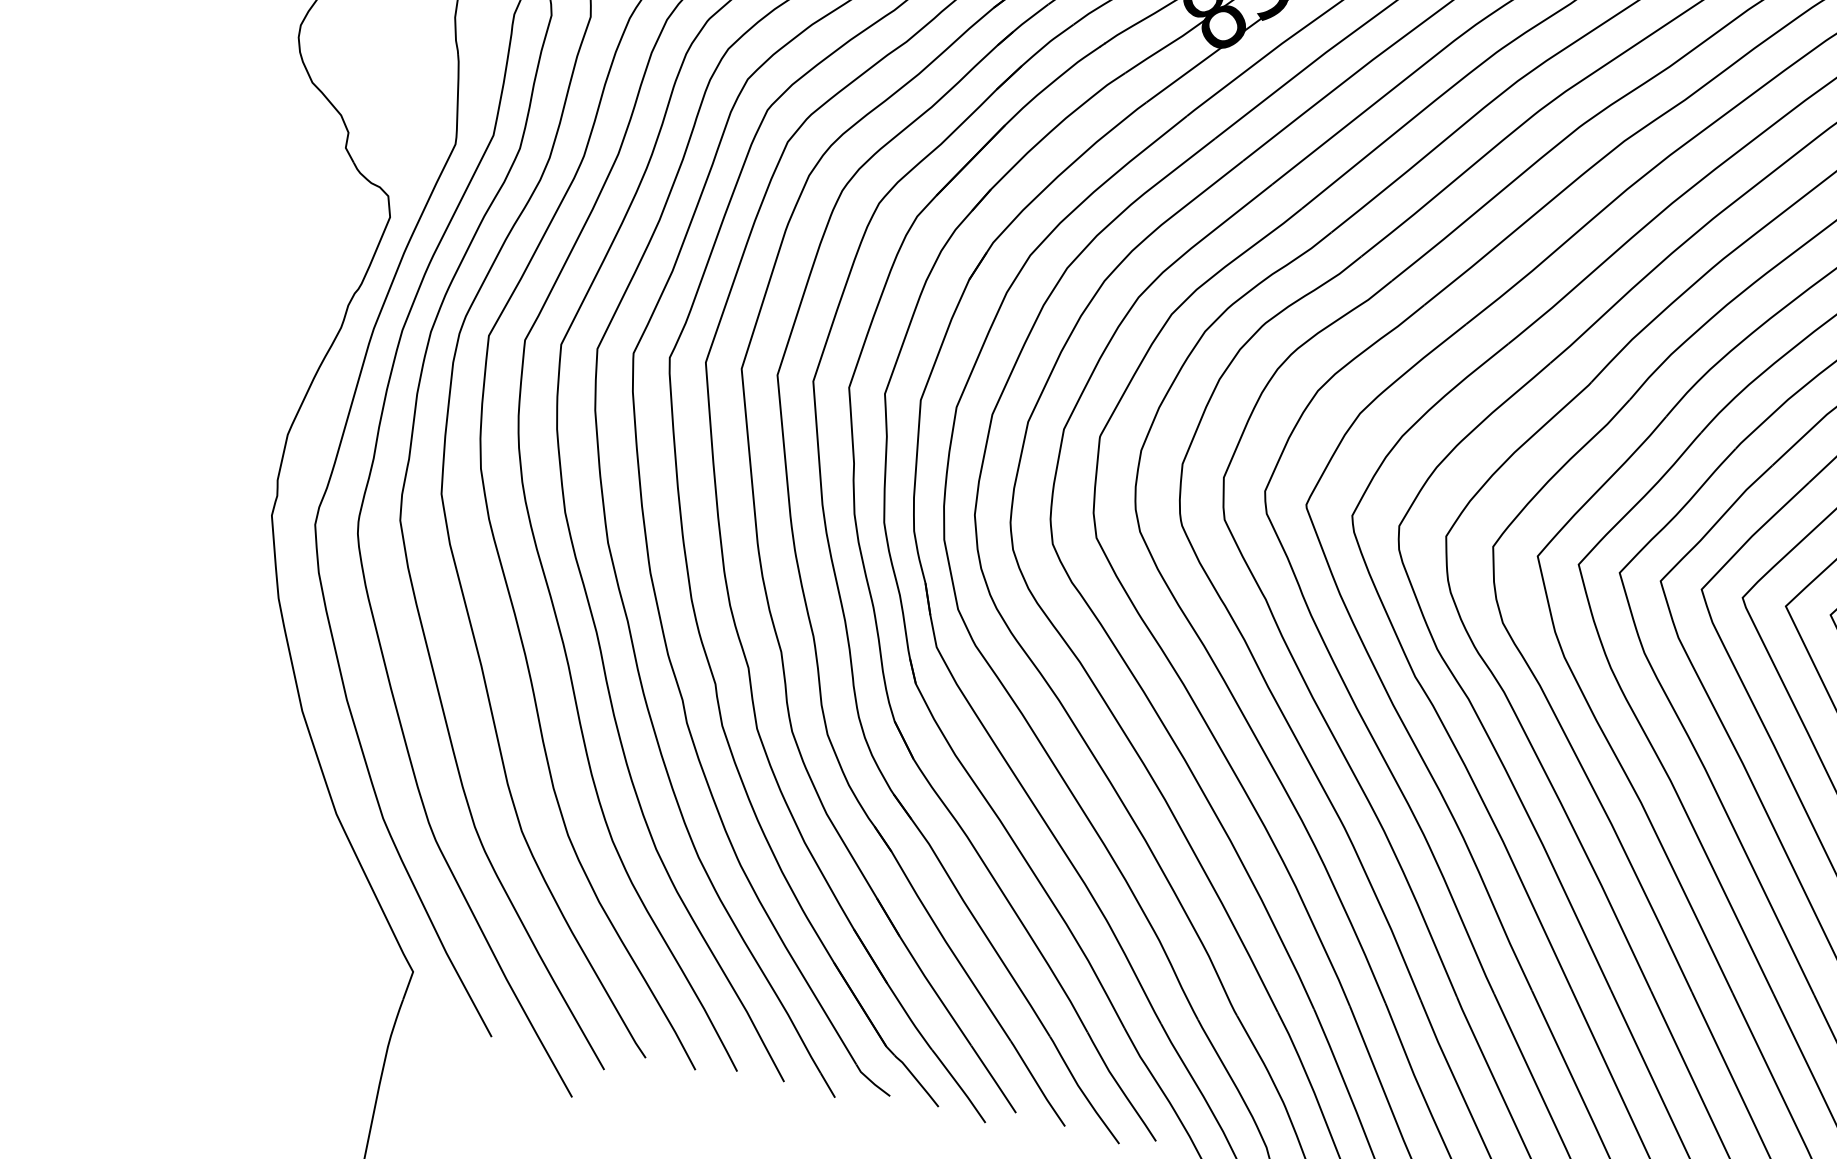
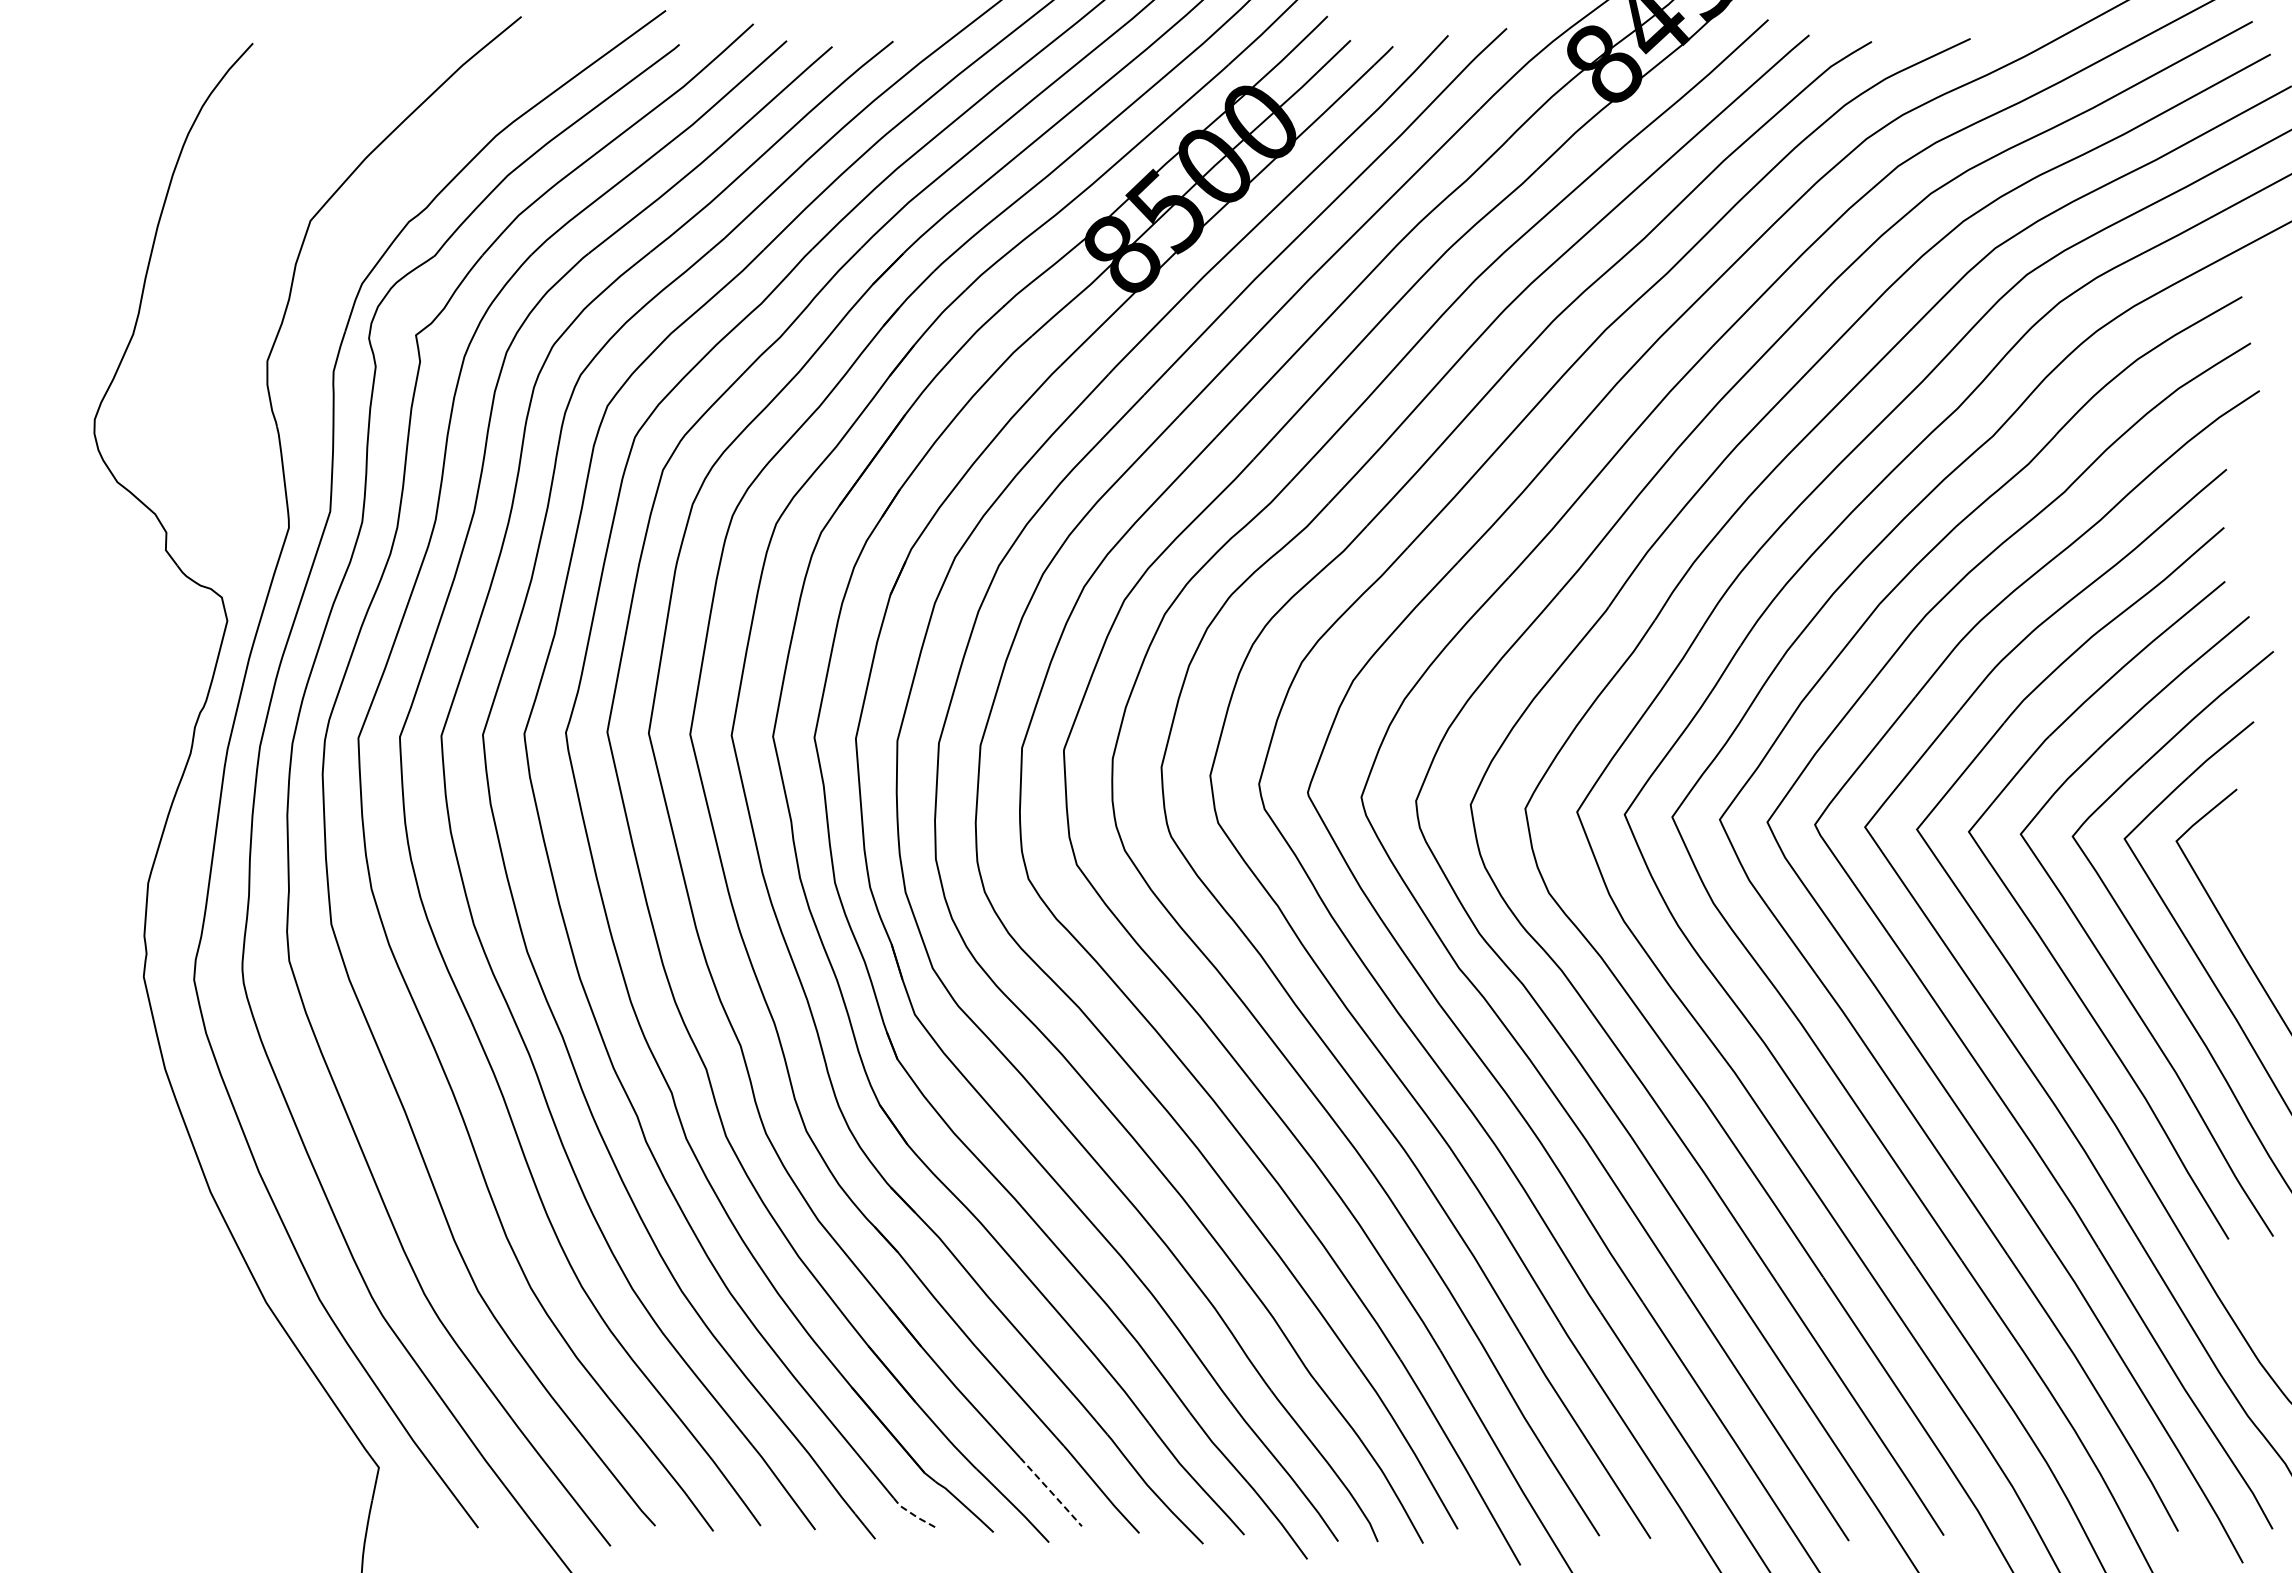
line: (994, 1079) -> (1051, 1492), solid -> dashed
line: (872, 1082) -> (914, 1515), solid -> dashed

